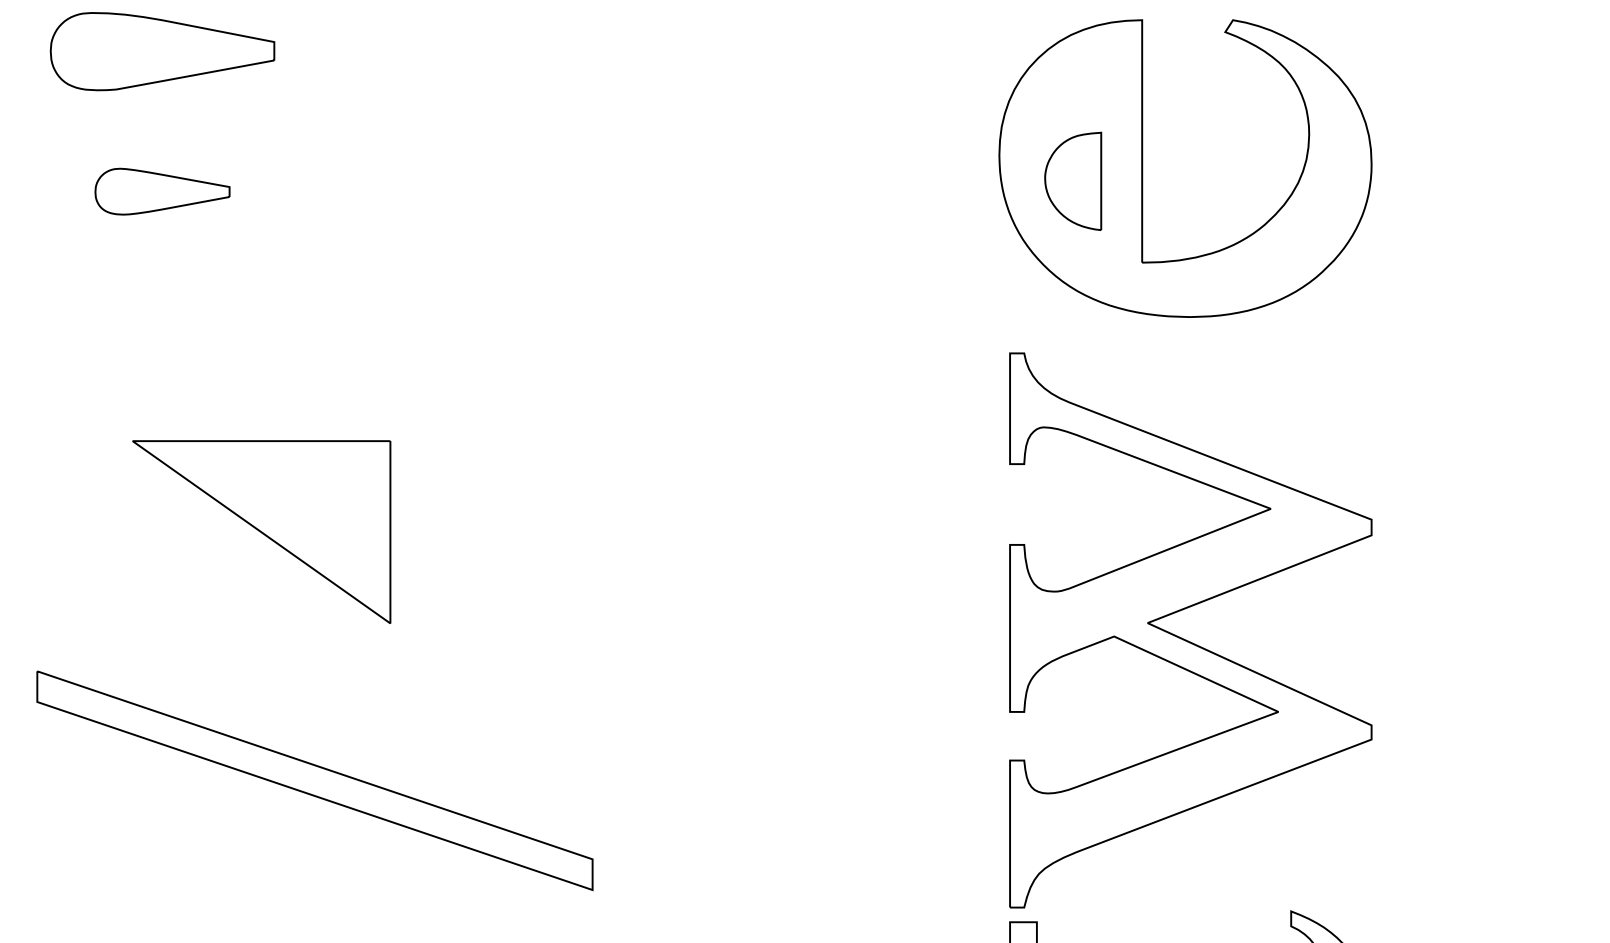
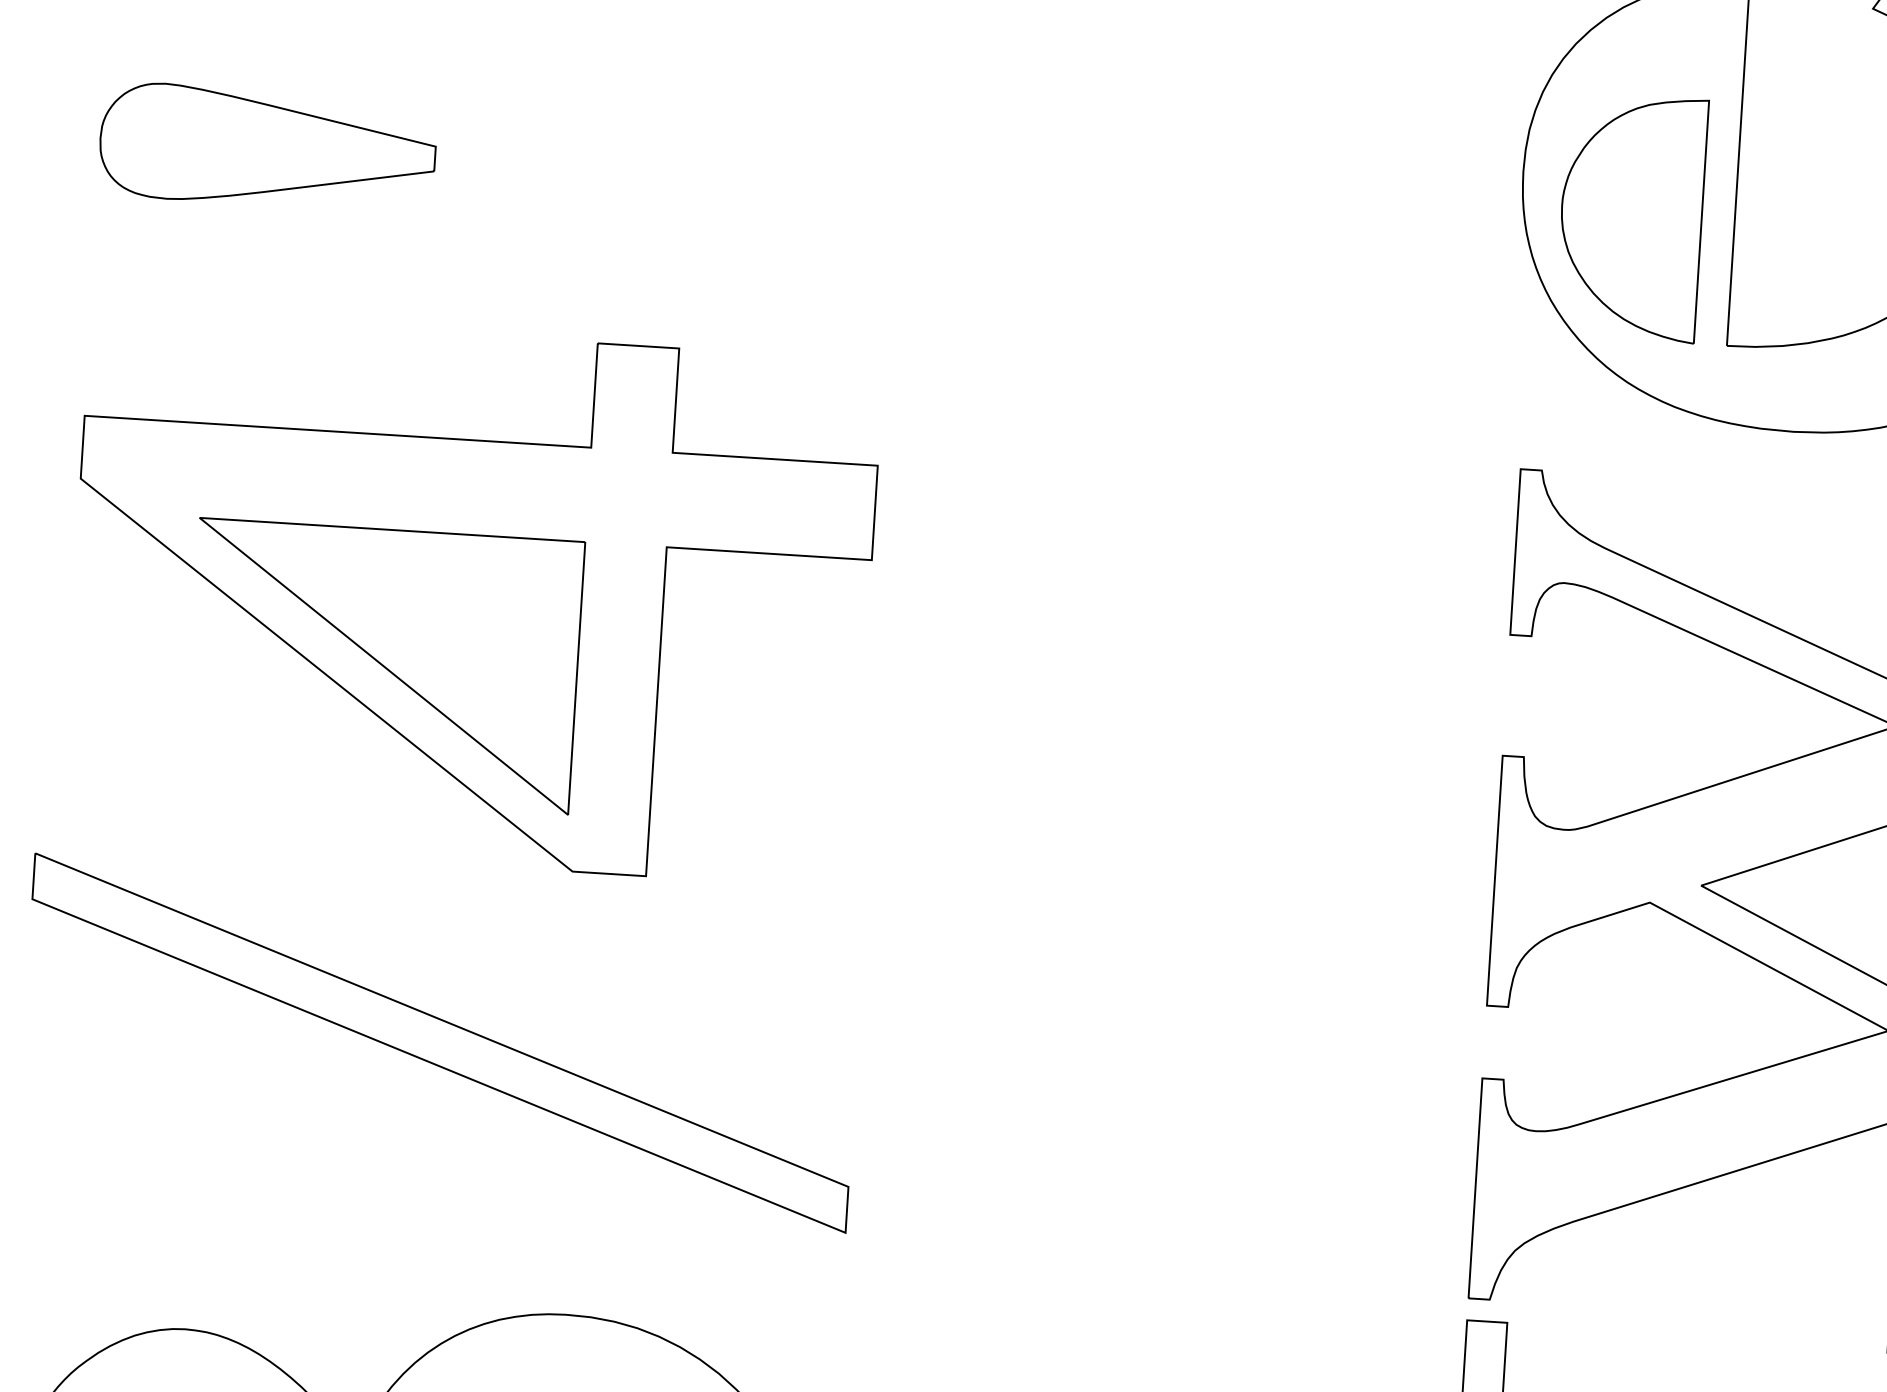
part: (1072, 181) -> (1630, 217), size x1.67
part: (162, 191) -> (267, 147), size x1.67
part: (316, 484) -> (470, 600), added

